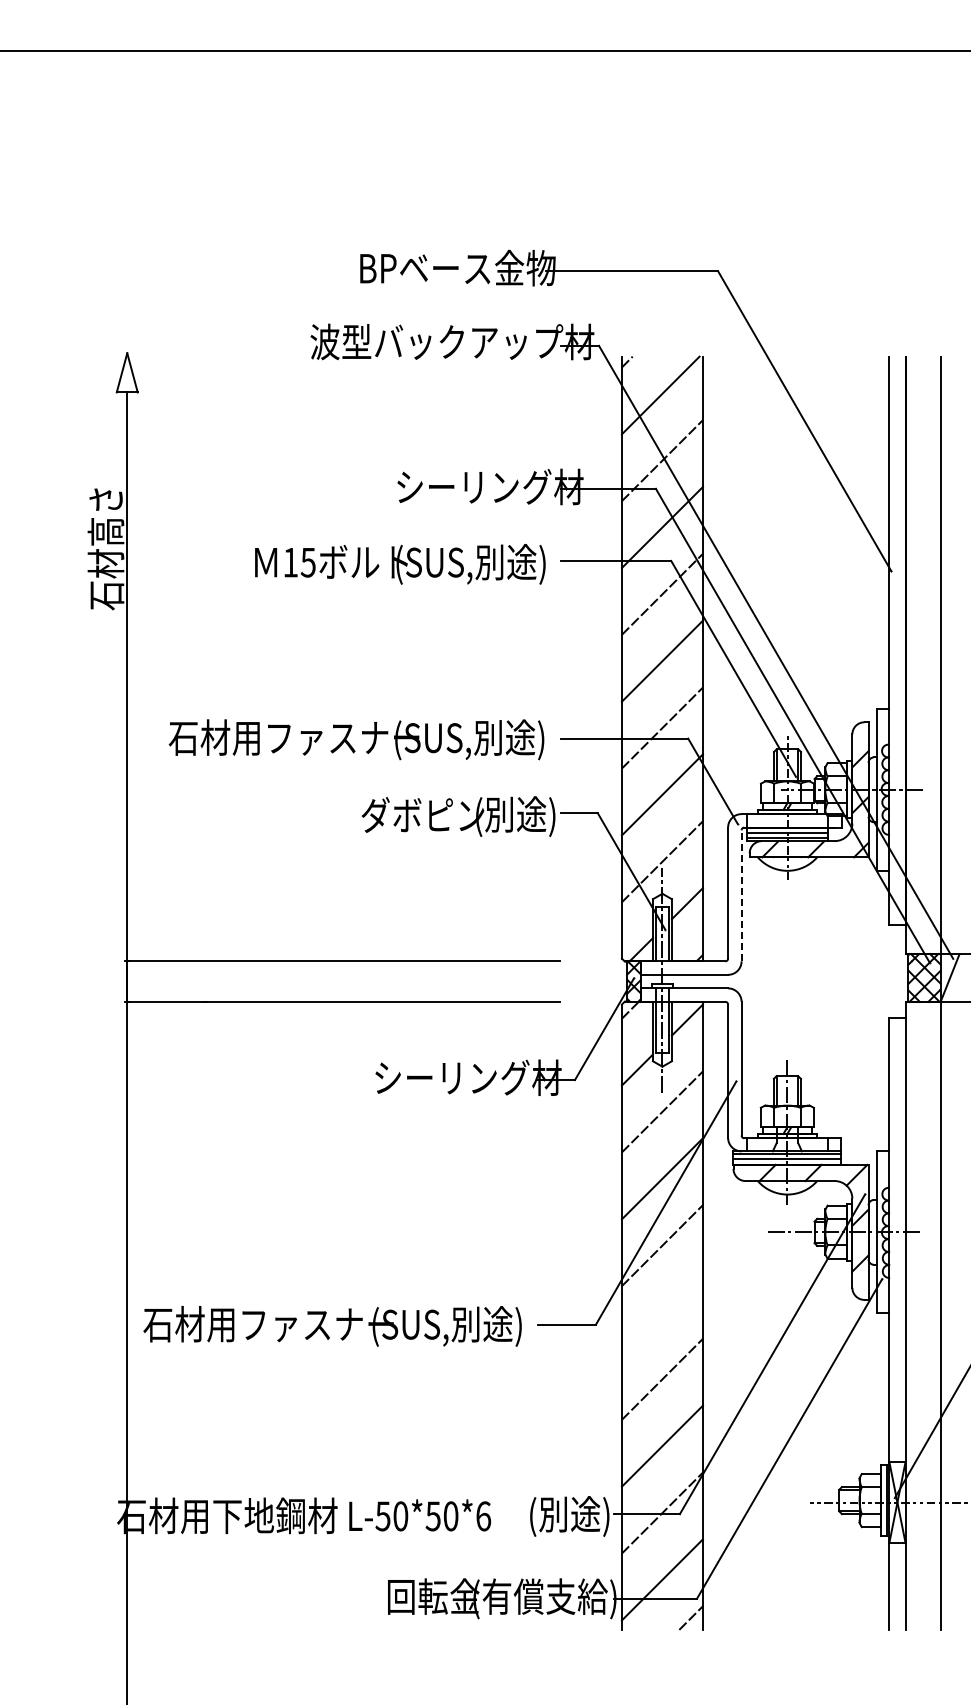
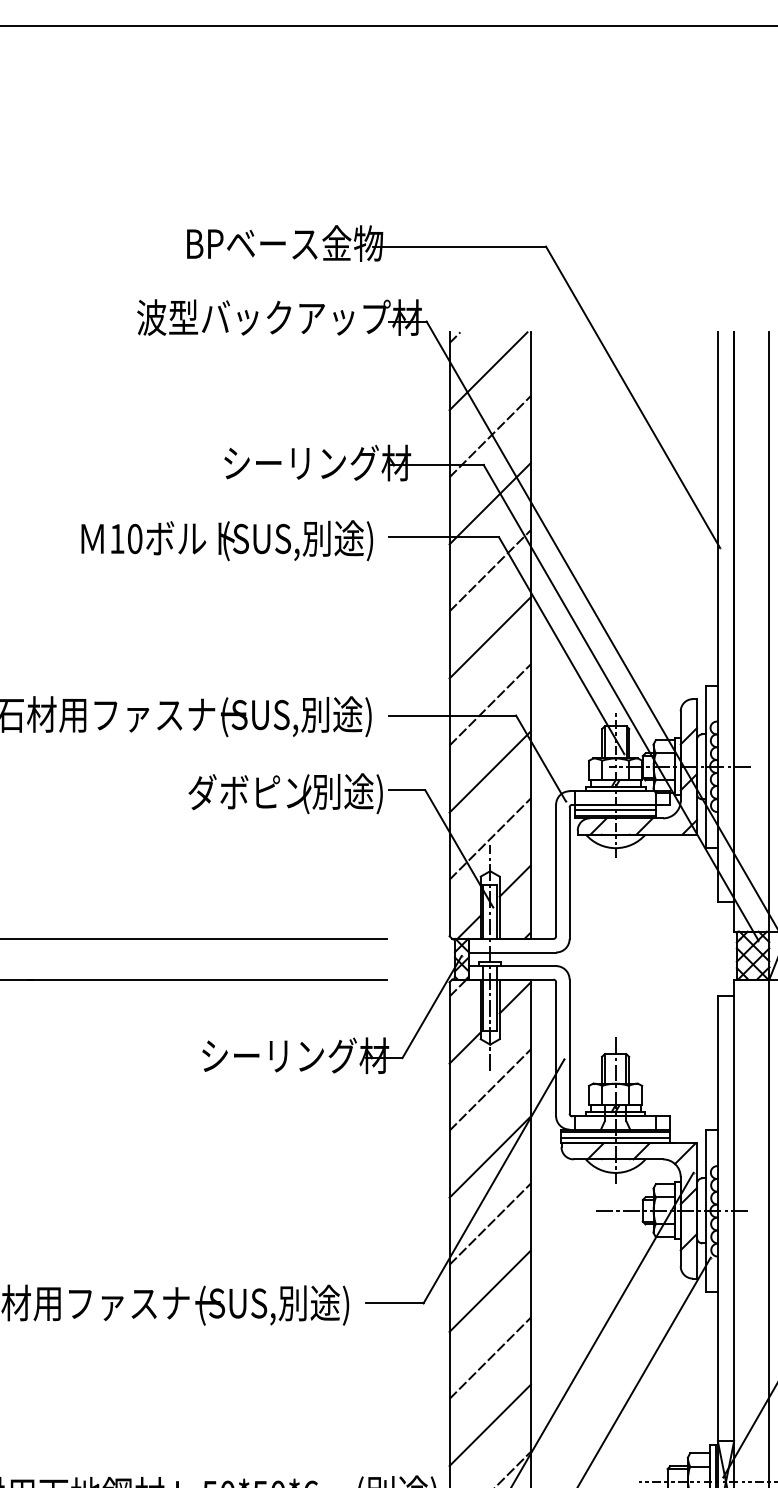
text: (307, 562) -> (134, 538), 15 -> 10
line: (741, 895) -> (569, 872), dashed -> solid
line: (661, 1312) -> (489, 1291), added

